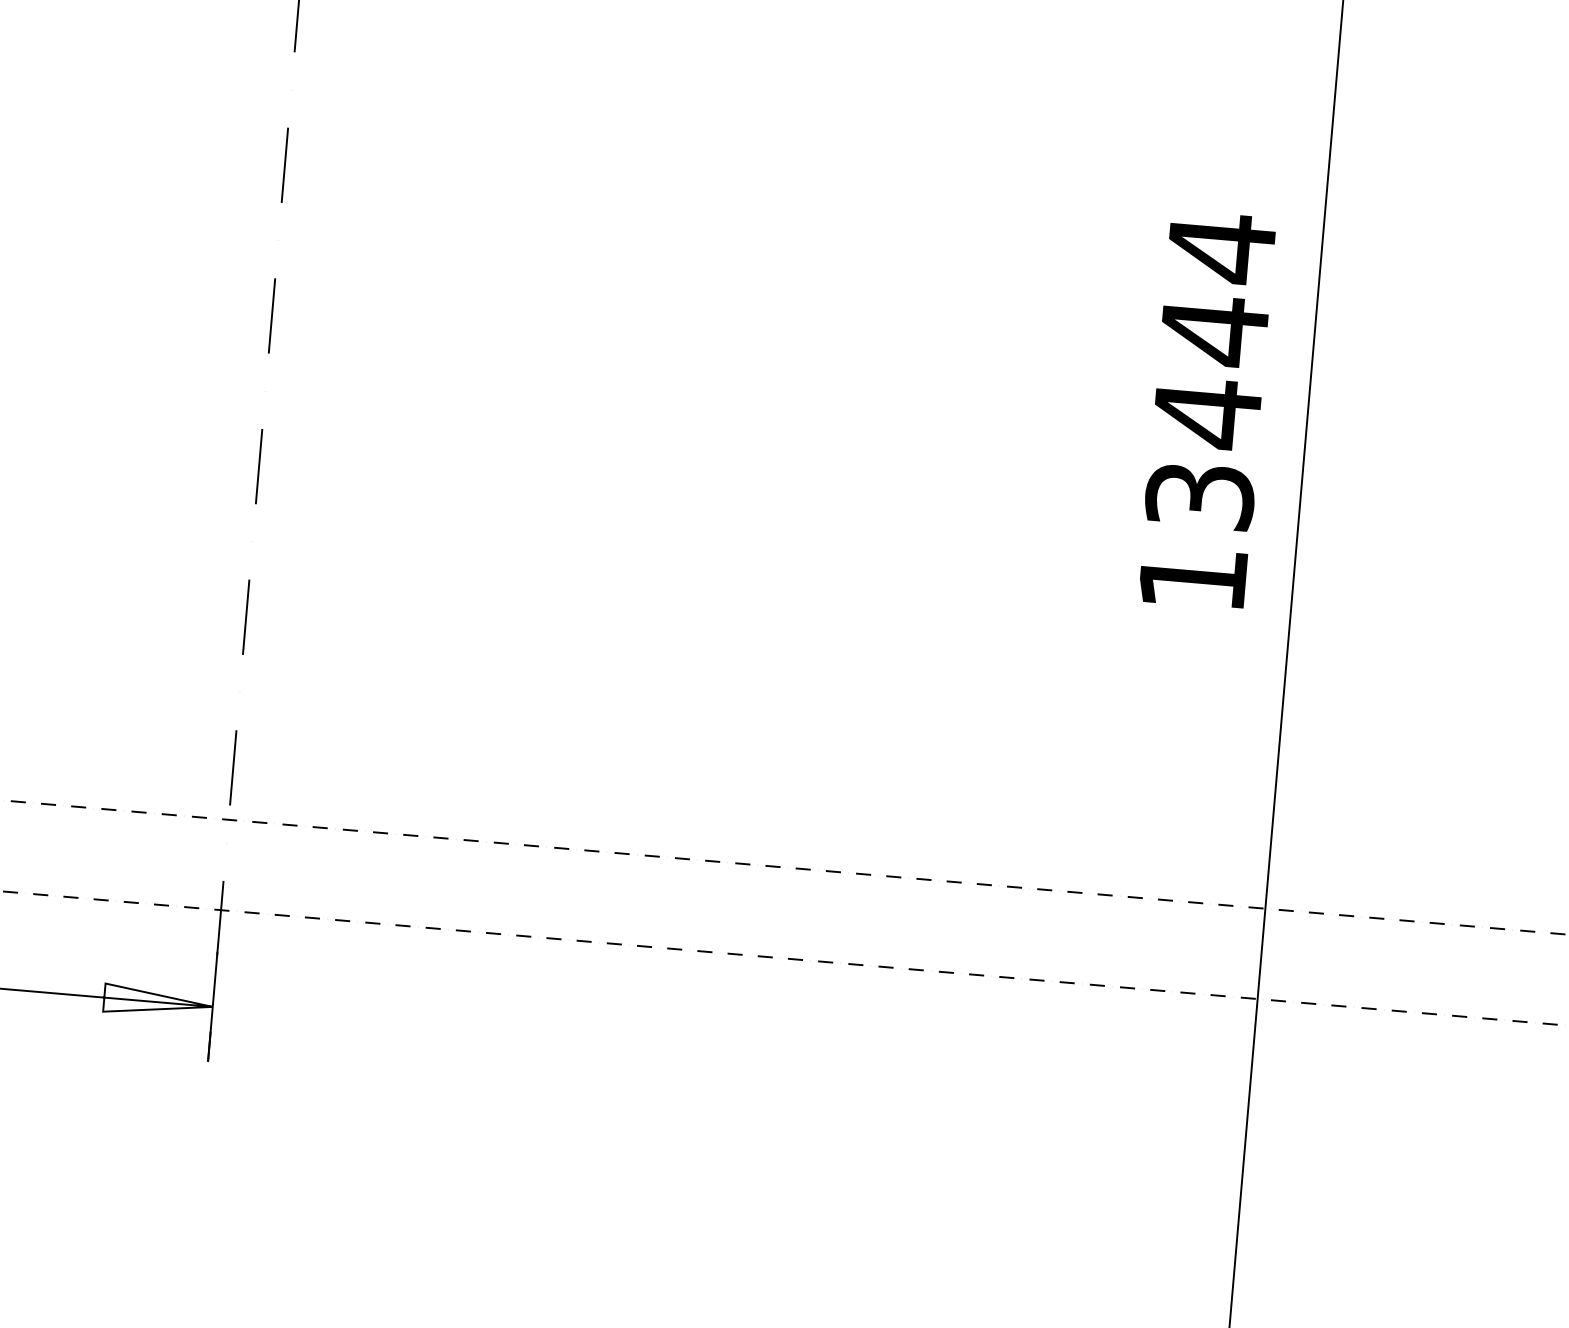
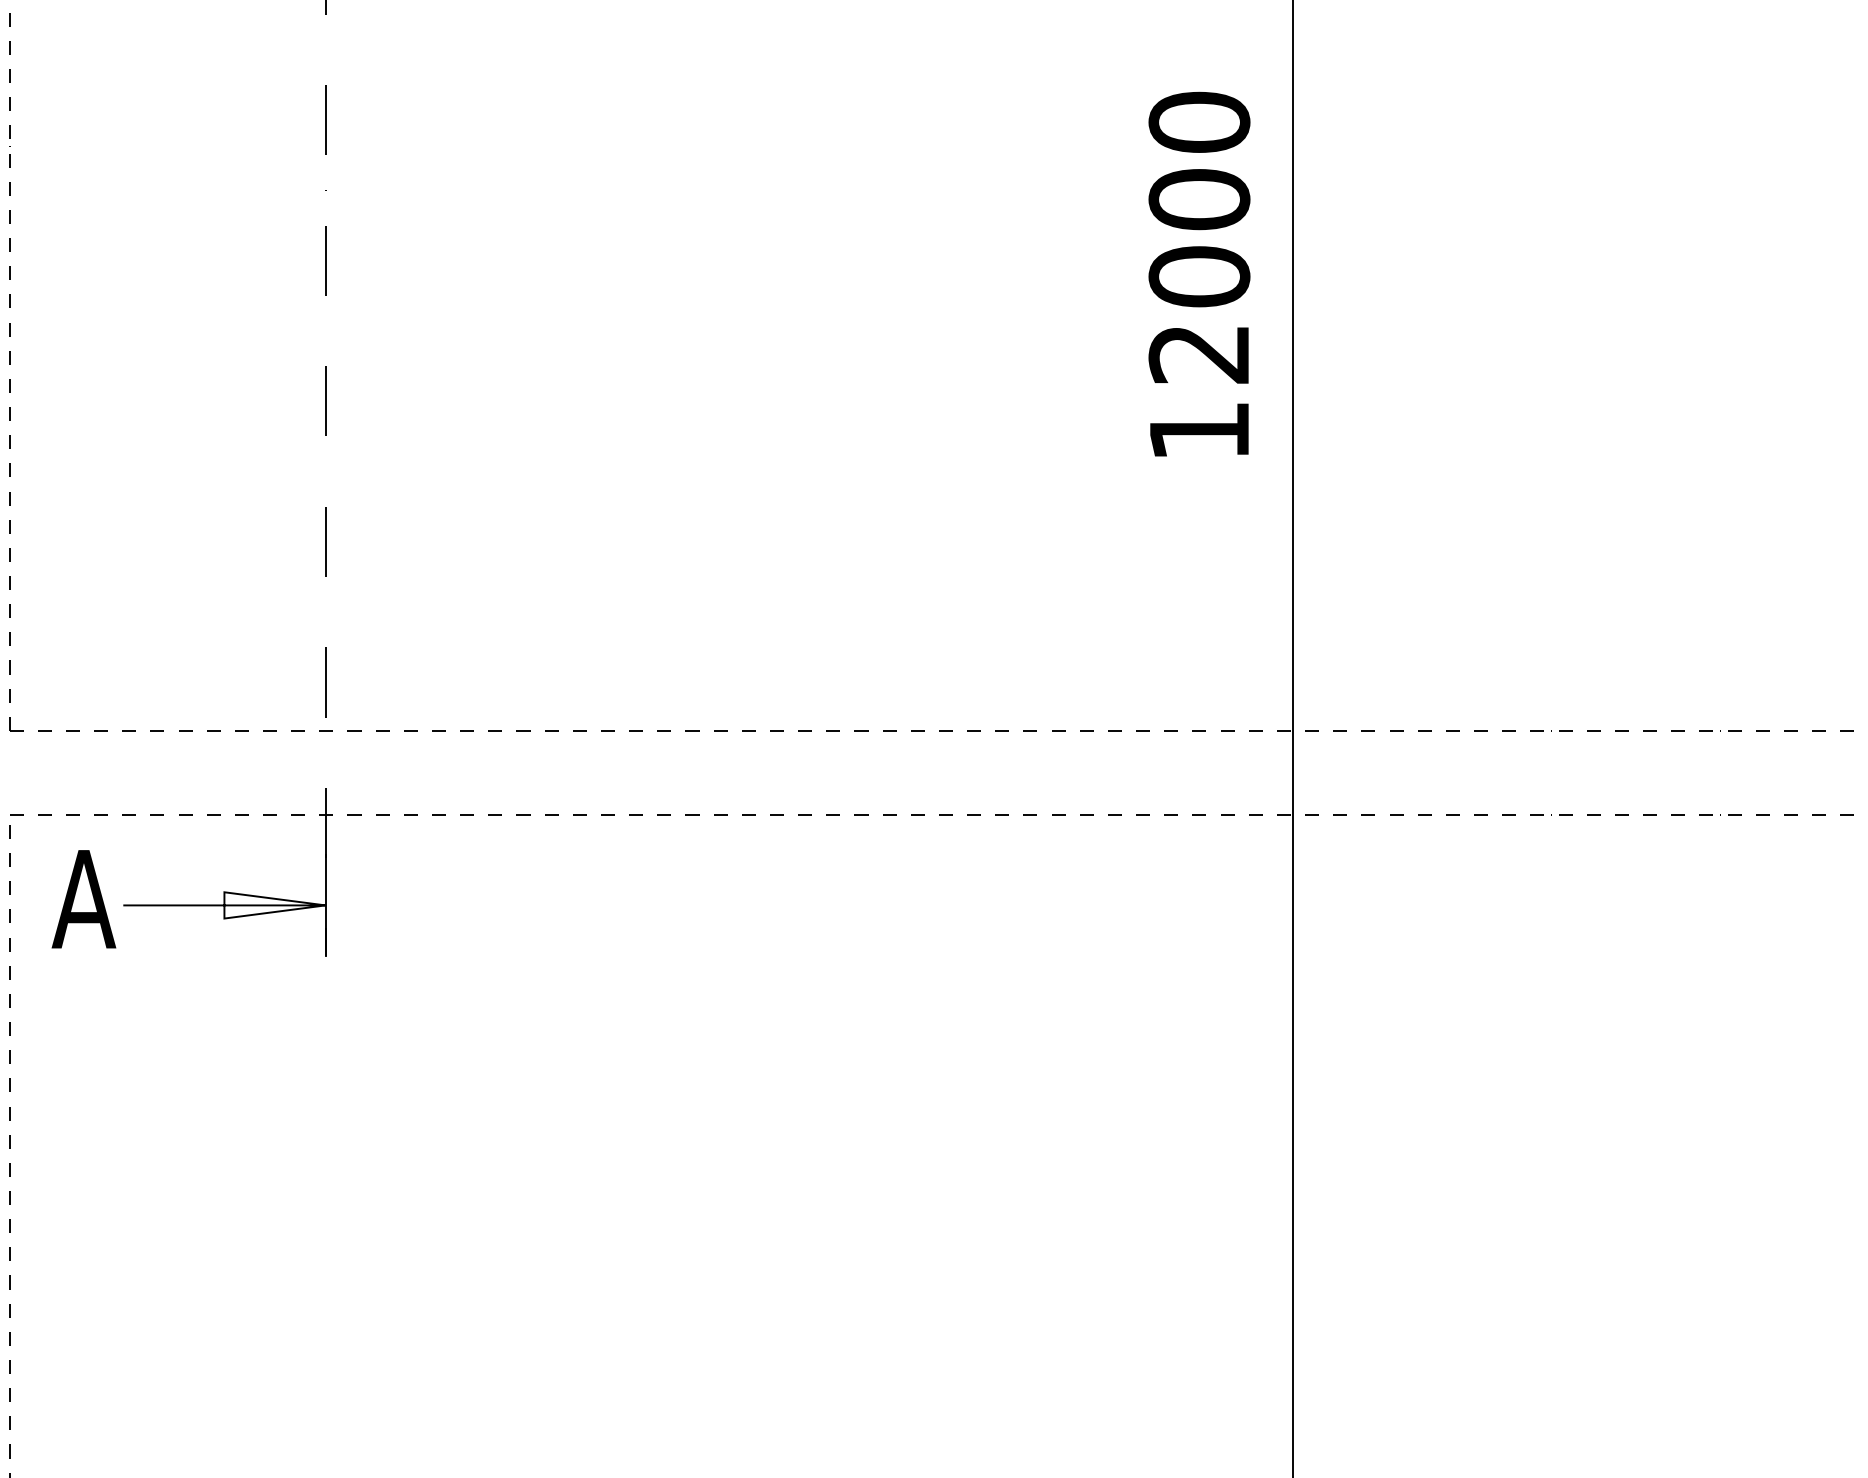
text: (1210, 370) -> (1199, 236), 13444 -> 12000

